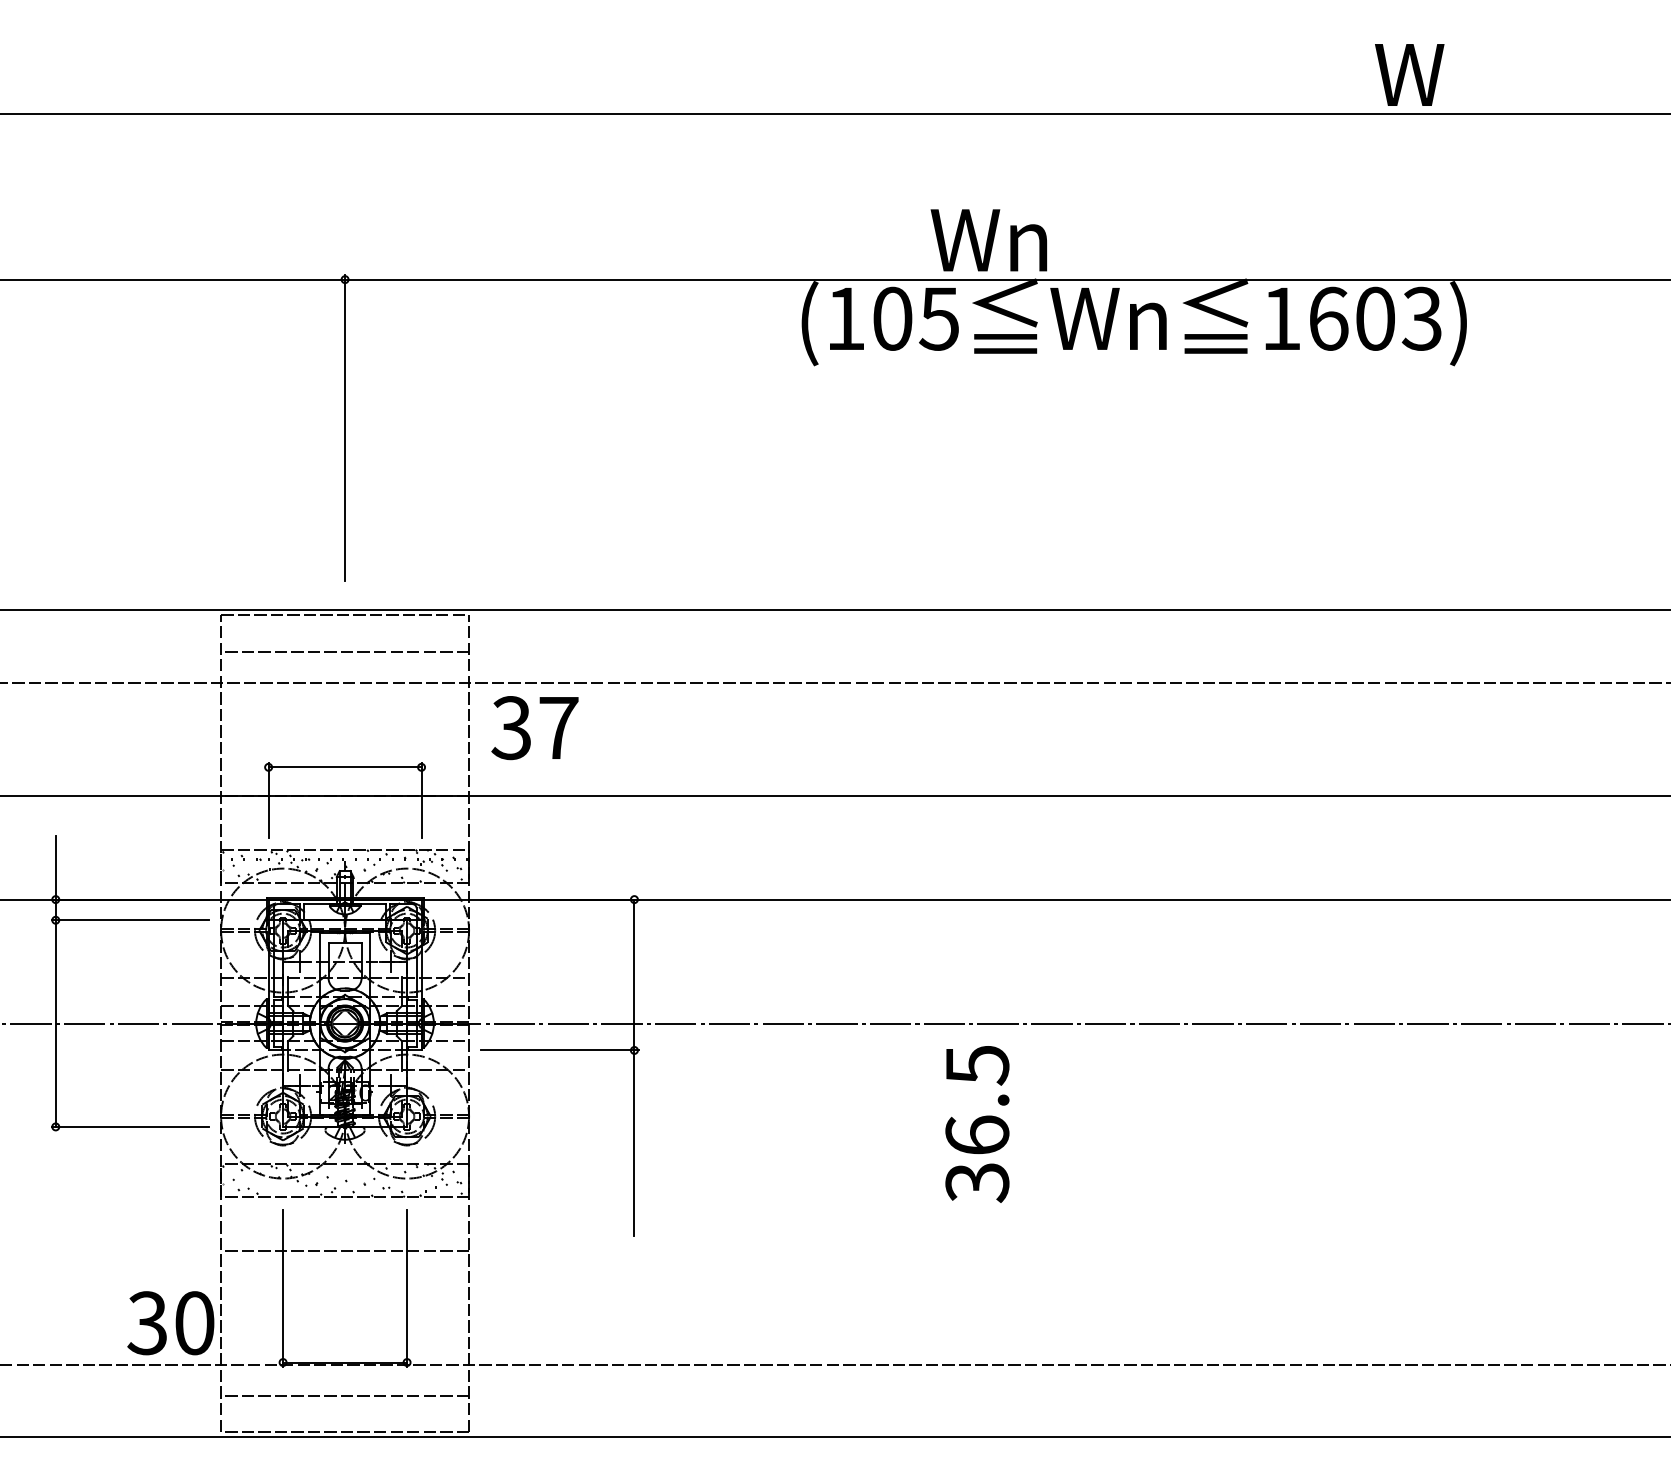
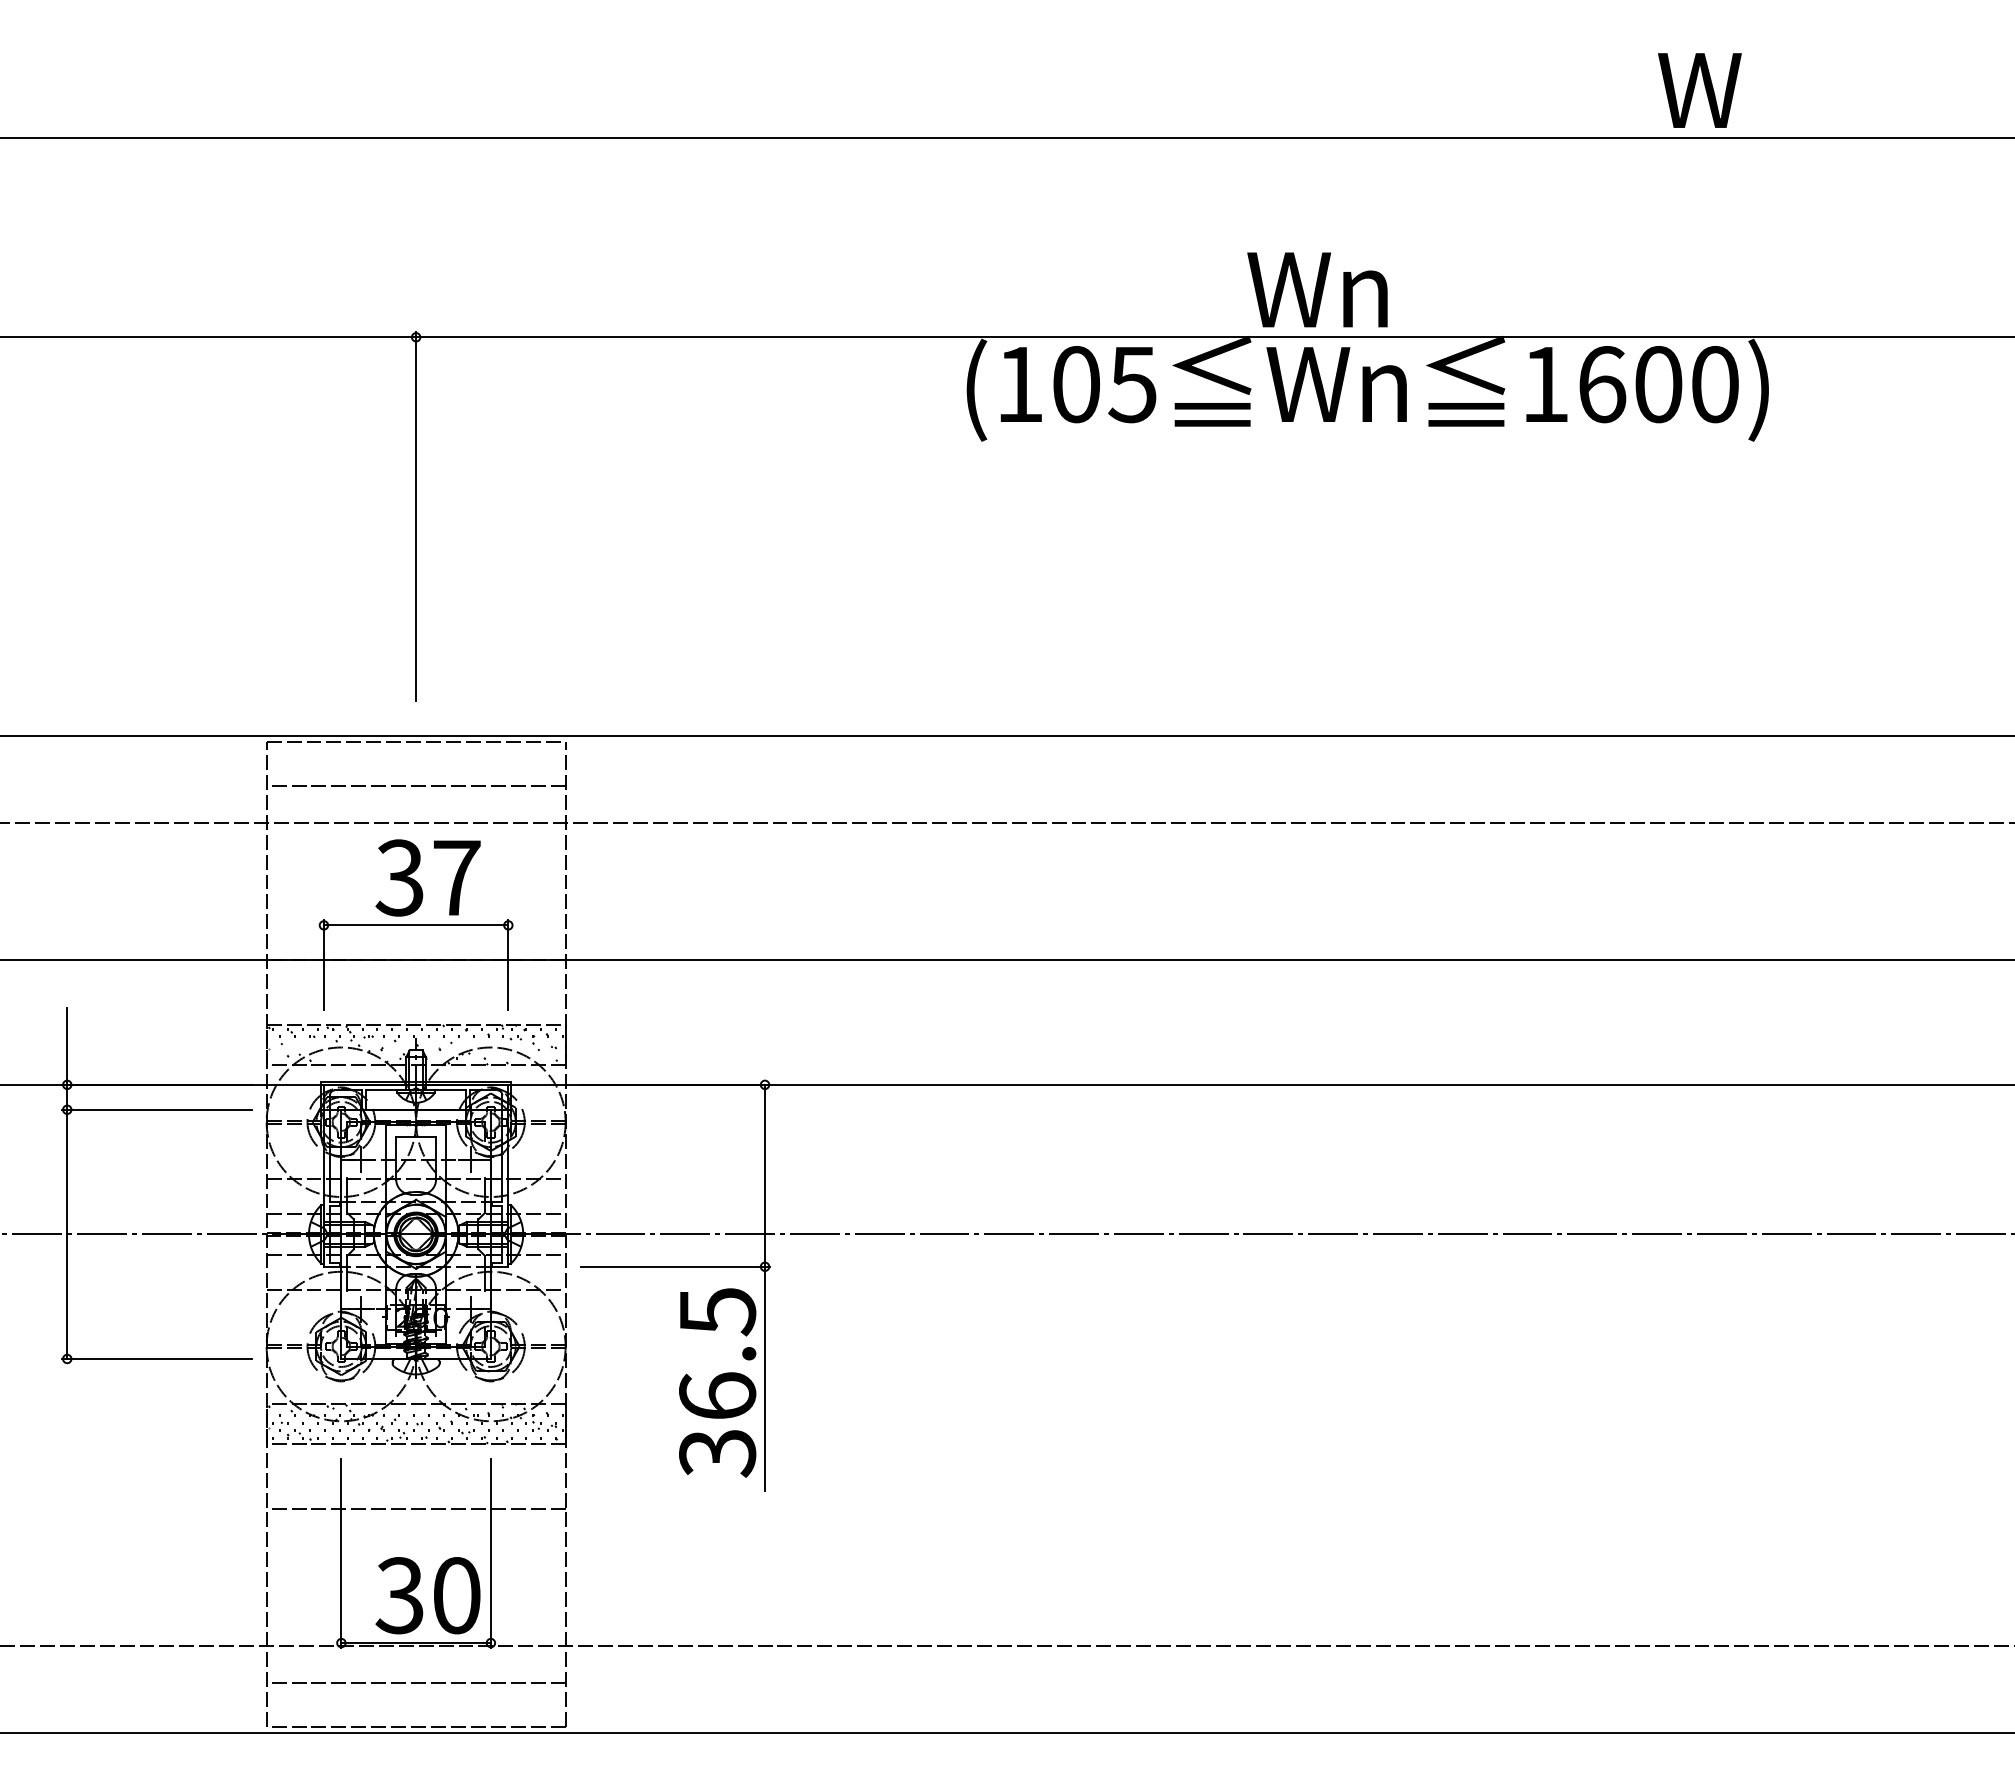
text: (988, 240) -> (1317, 289), moved
text: (1421, 318) -> (1714, 384), 1603) -> 1600)
text: (534, 727) -> (427, 877), moved
text: (977, 1124) -> (717, 1382), moved
text: (170, 1323) -> (427, 1595), moved

